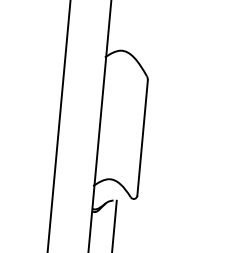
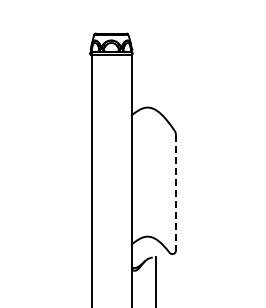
line: (142, 137) -> (175, 192), solid -> dashed

